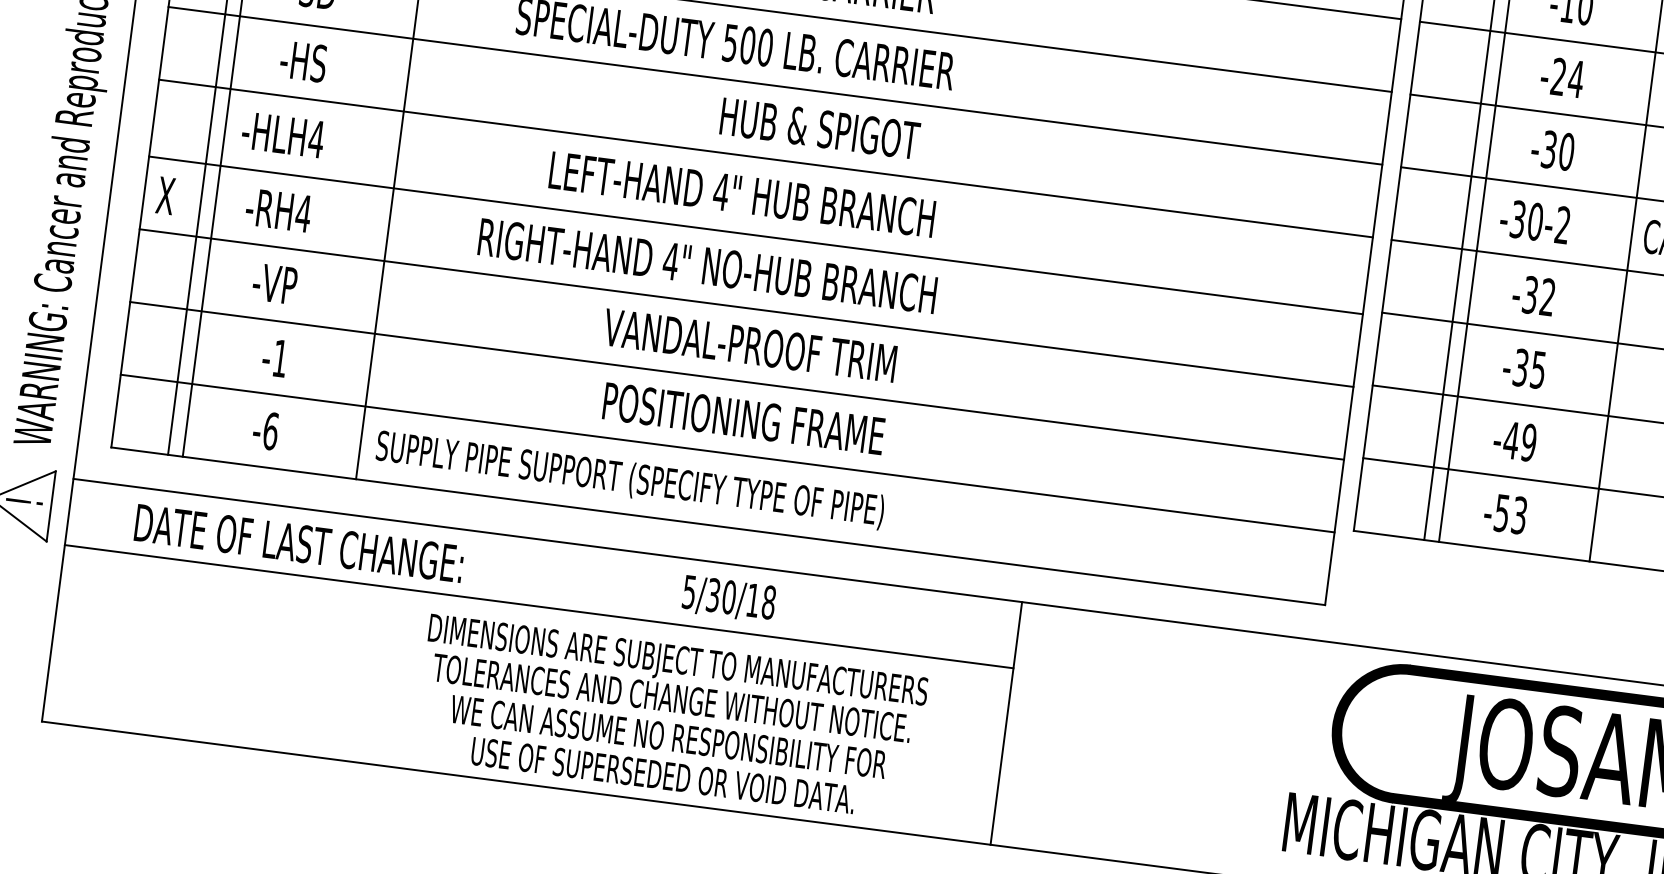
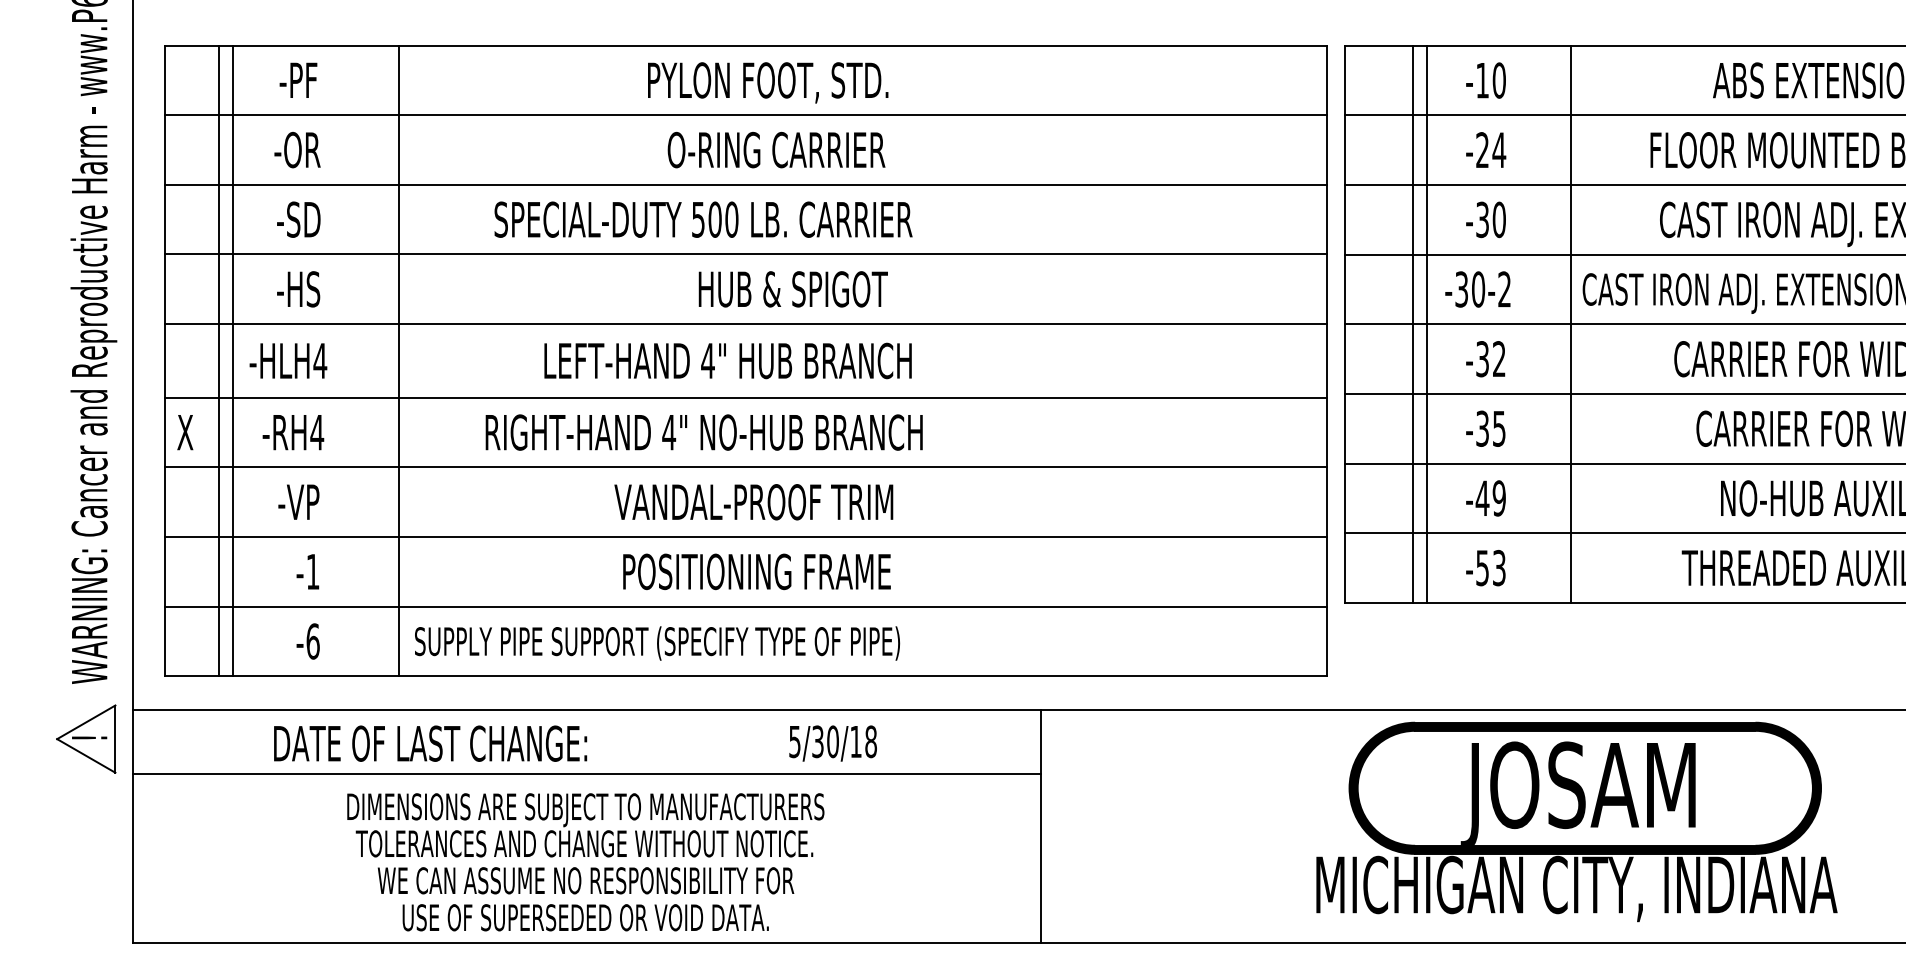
text: (299, 543) -> (430, 743), moved
text: (728, 599) -> (832, 743), moved
text: (670, 717) -> (585, 862), moved

